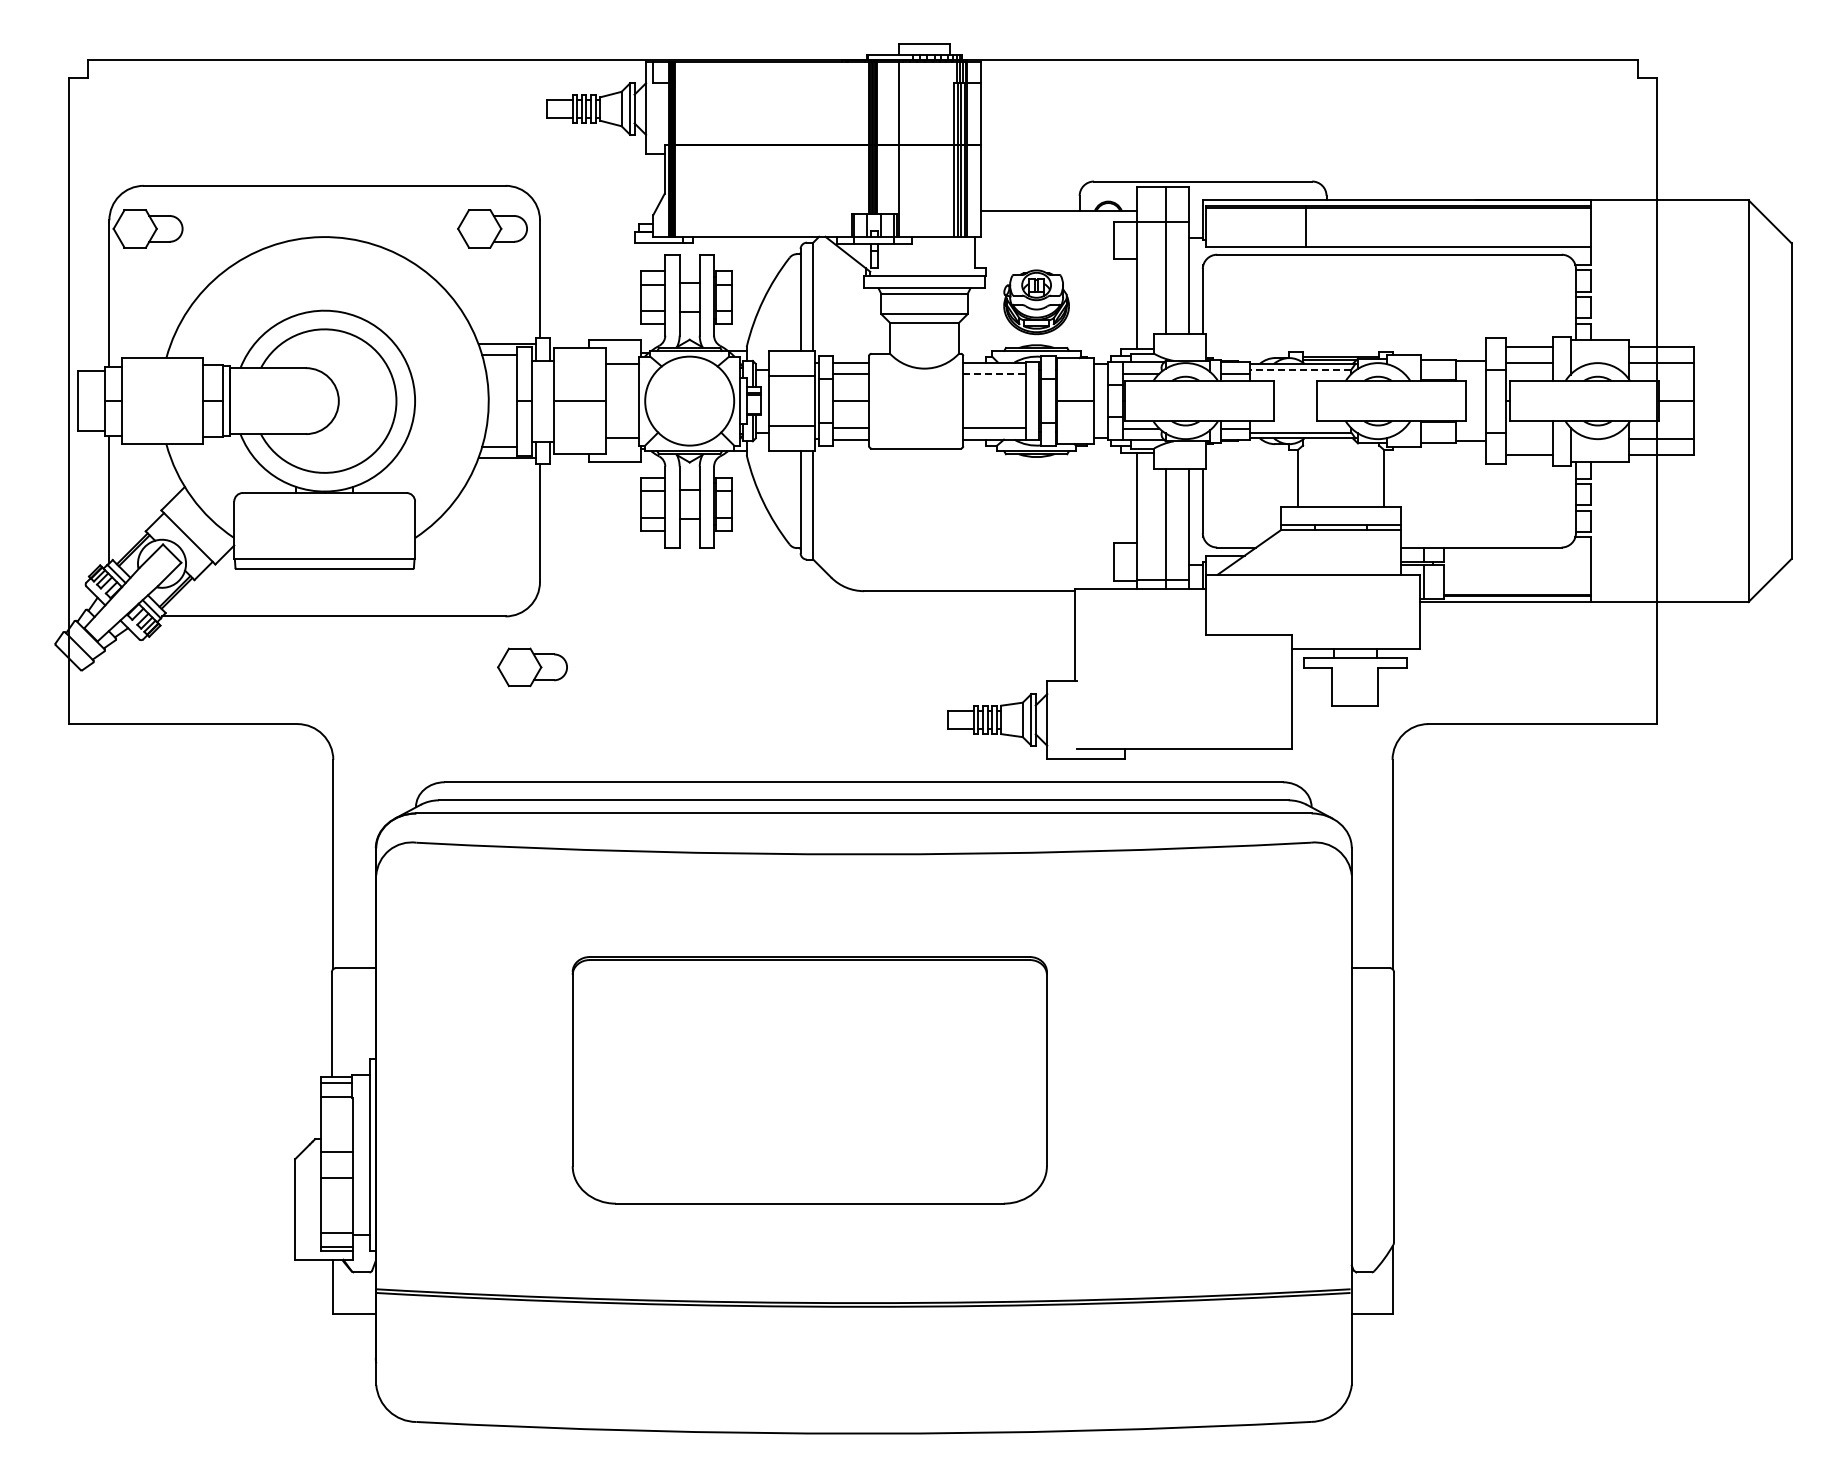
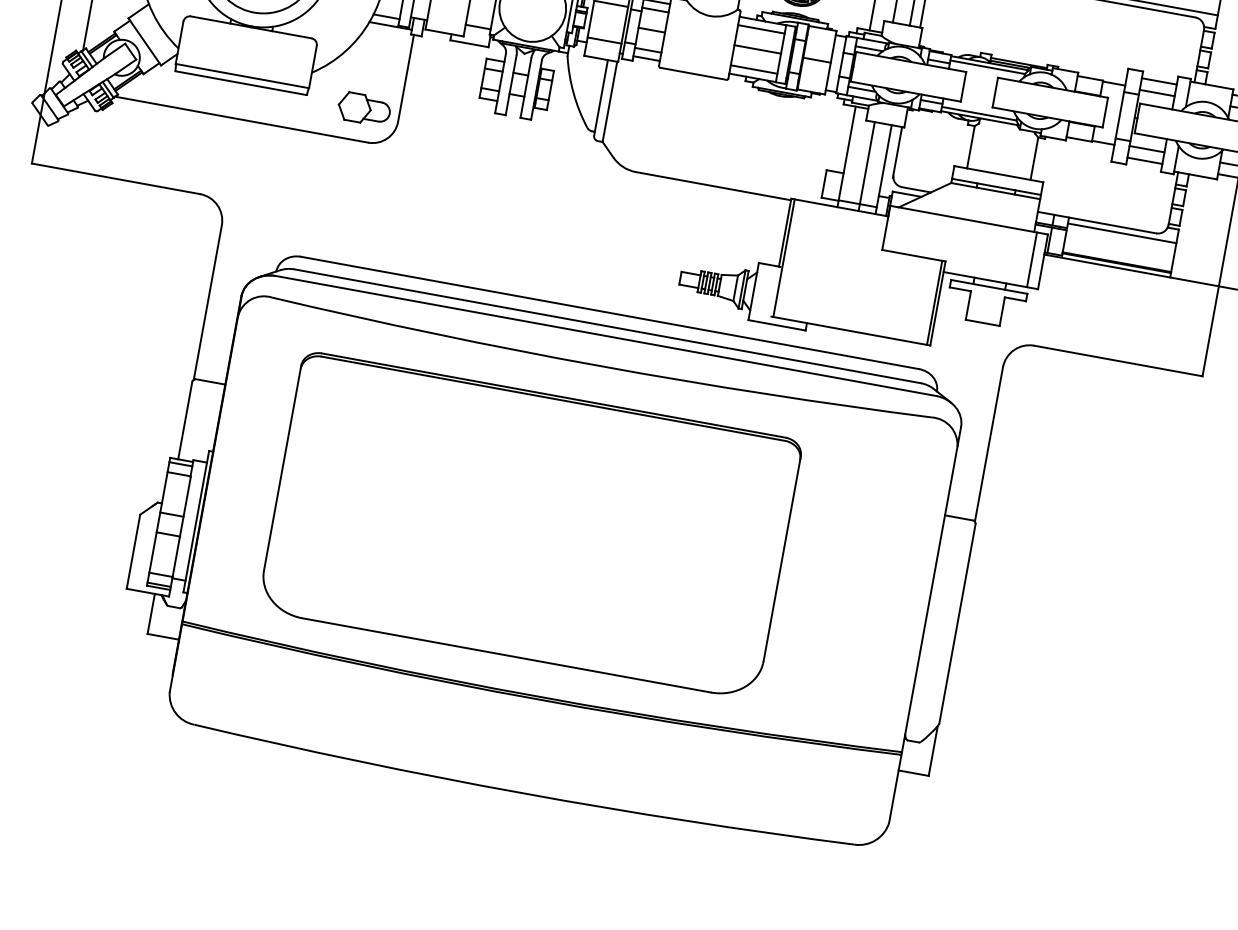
line: (1300, 369) -> (987, 67), dashed -> solid
line: (994, 373) -> (761, 29), dashed -> solid
line: (994, 401) -> (757, 49), added
line: (1529, 439) -> (1146, 149), added
line: (1516, 555) -> (1121, 233), added
line: (1405, 611) -> (1032, 259), added
part: (532, 667) -> (364, 109), moved
line: (1079, 668) -> (784, 257), added
line: (1287, 691) -> (934, 302), added
part: (809, 1080) -> (530, 525), size x1.43

